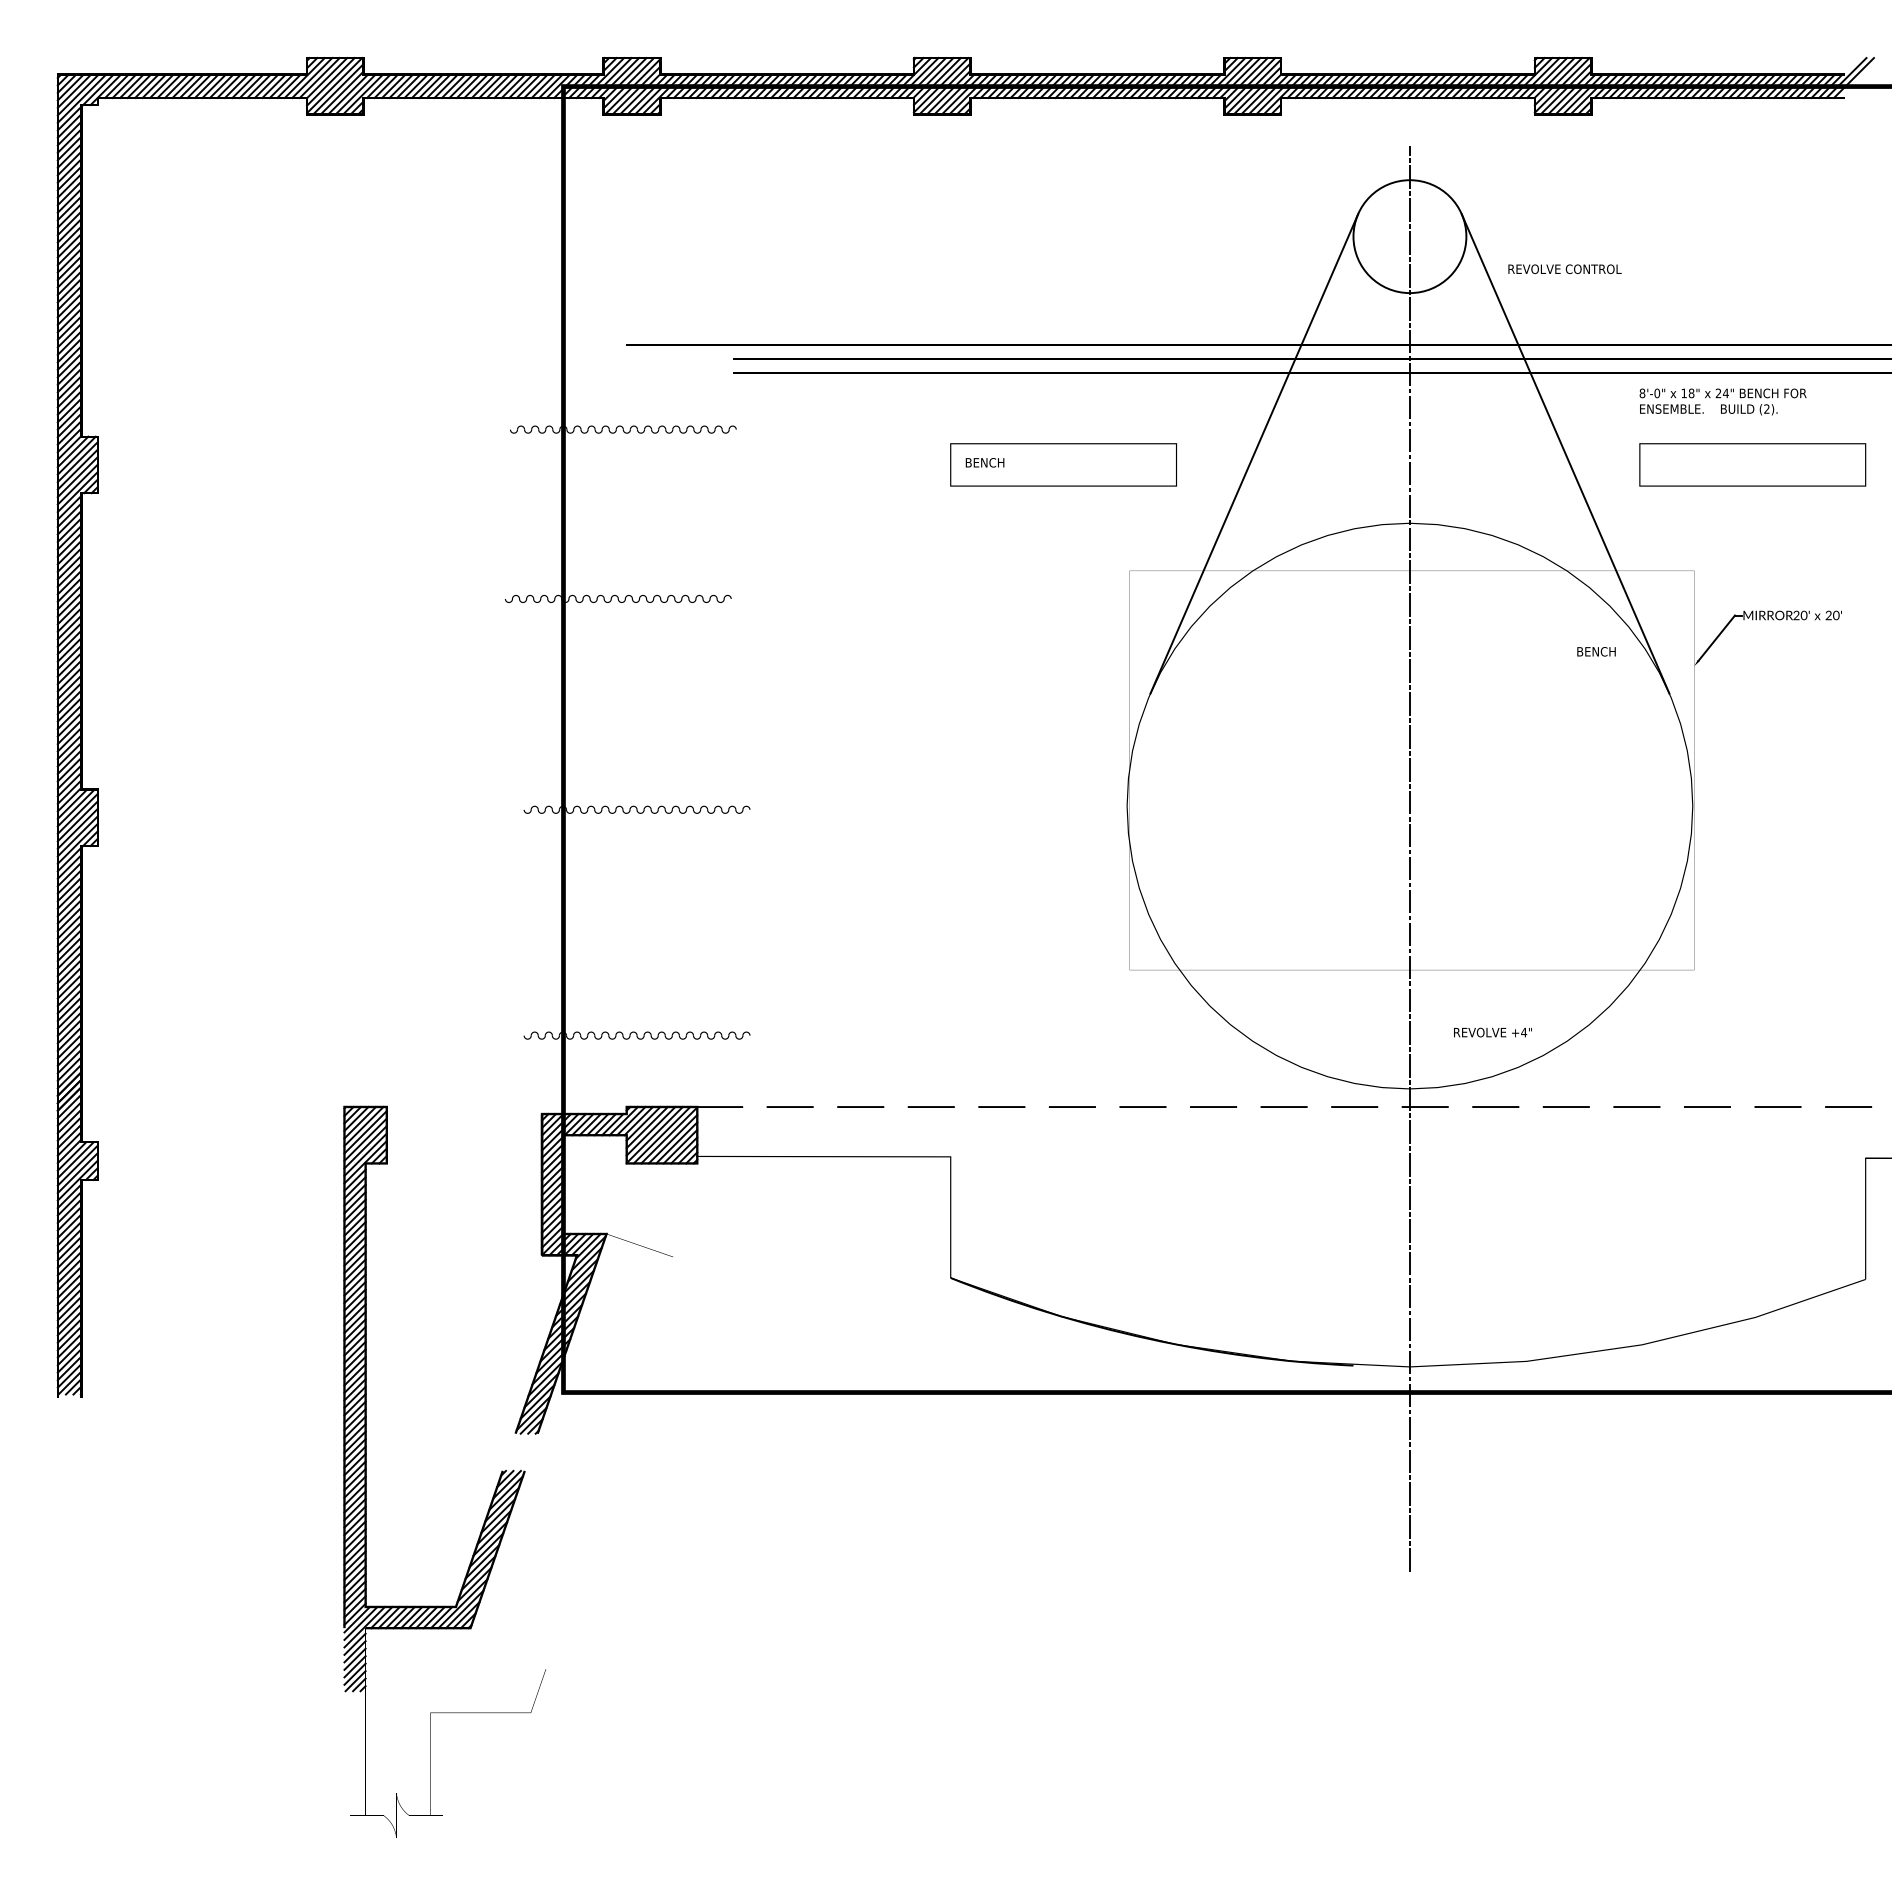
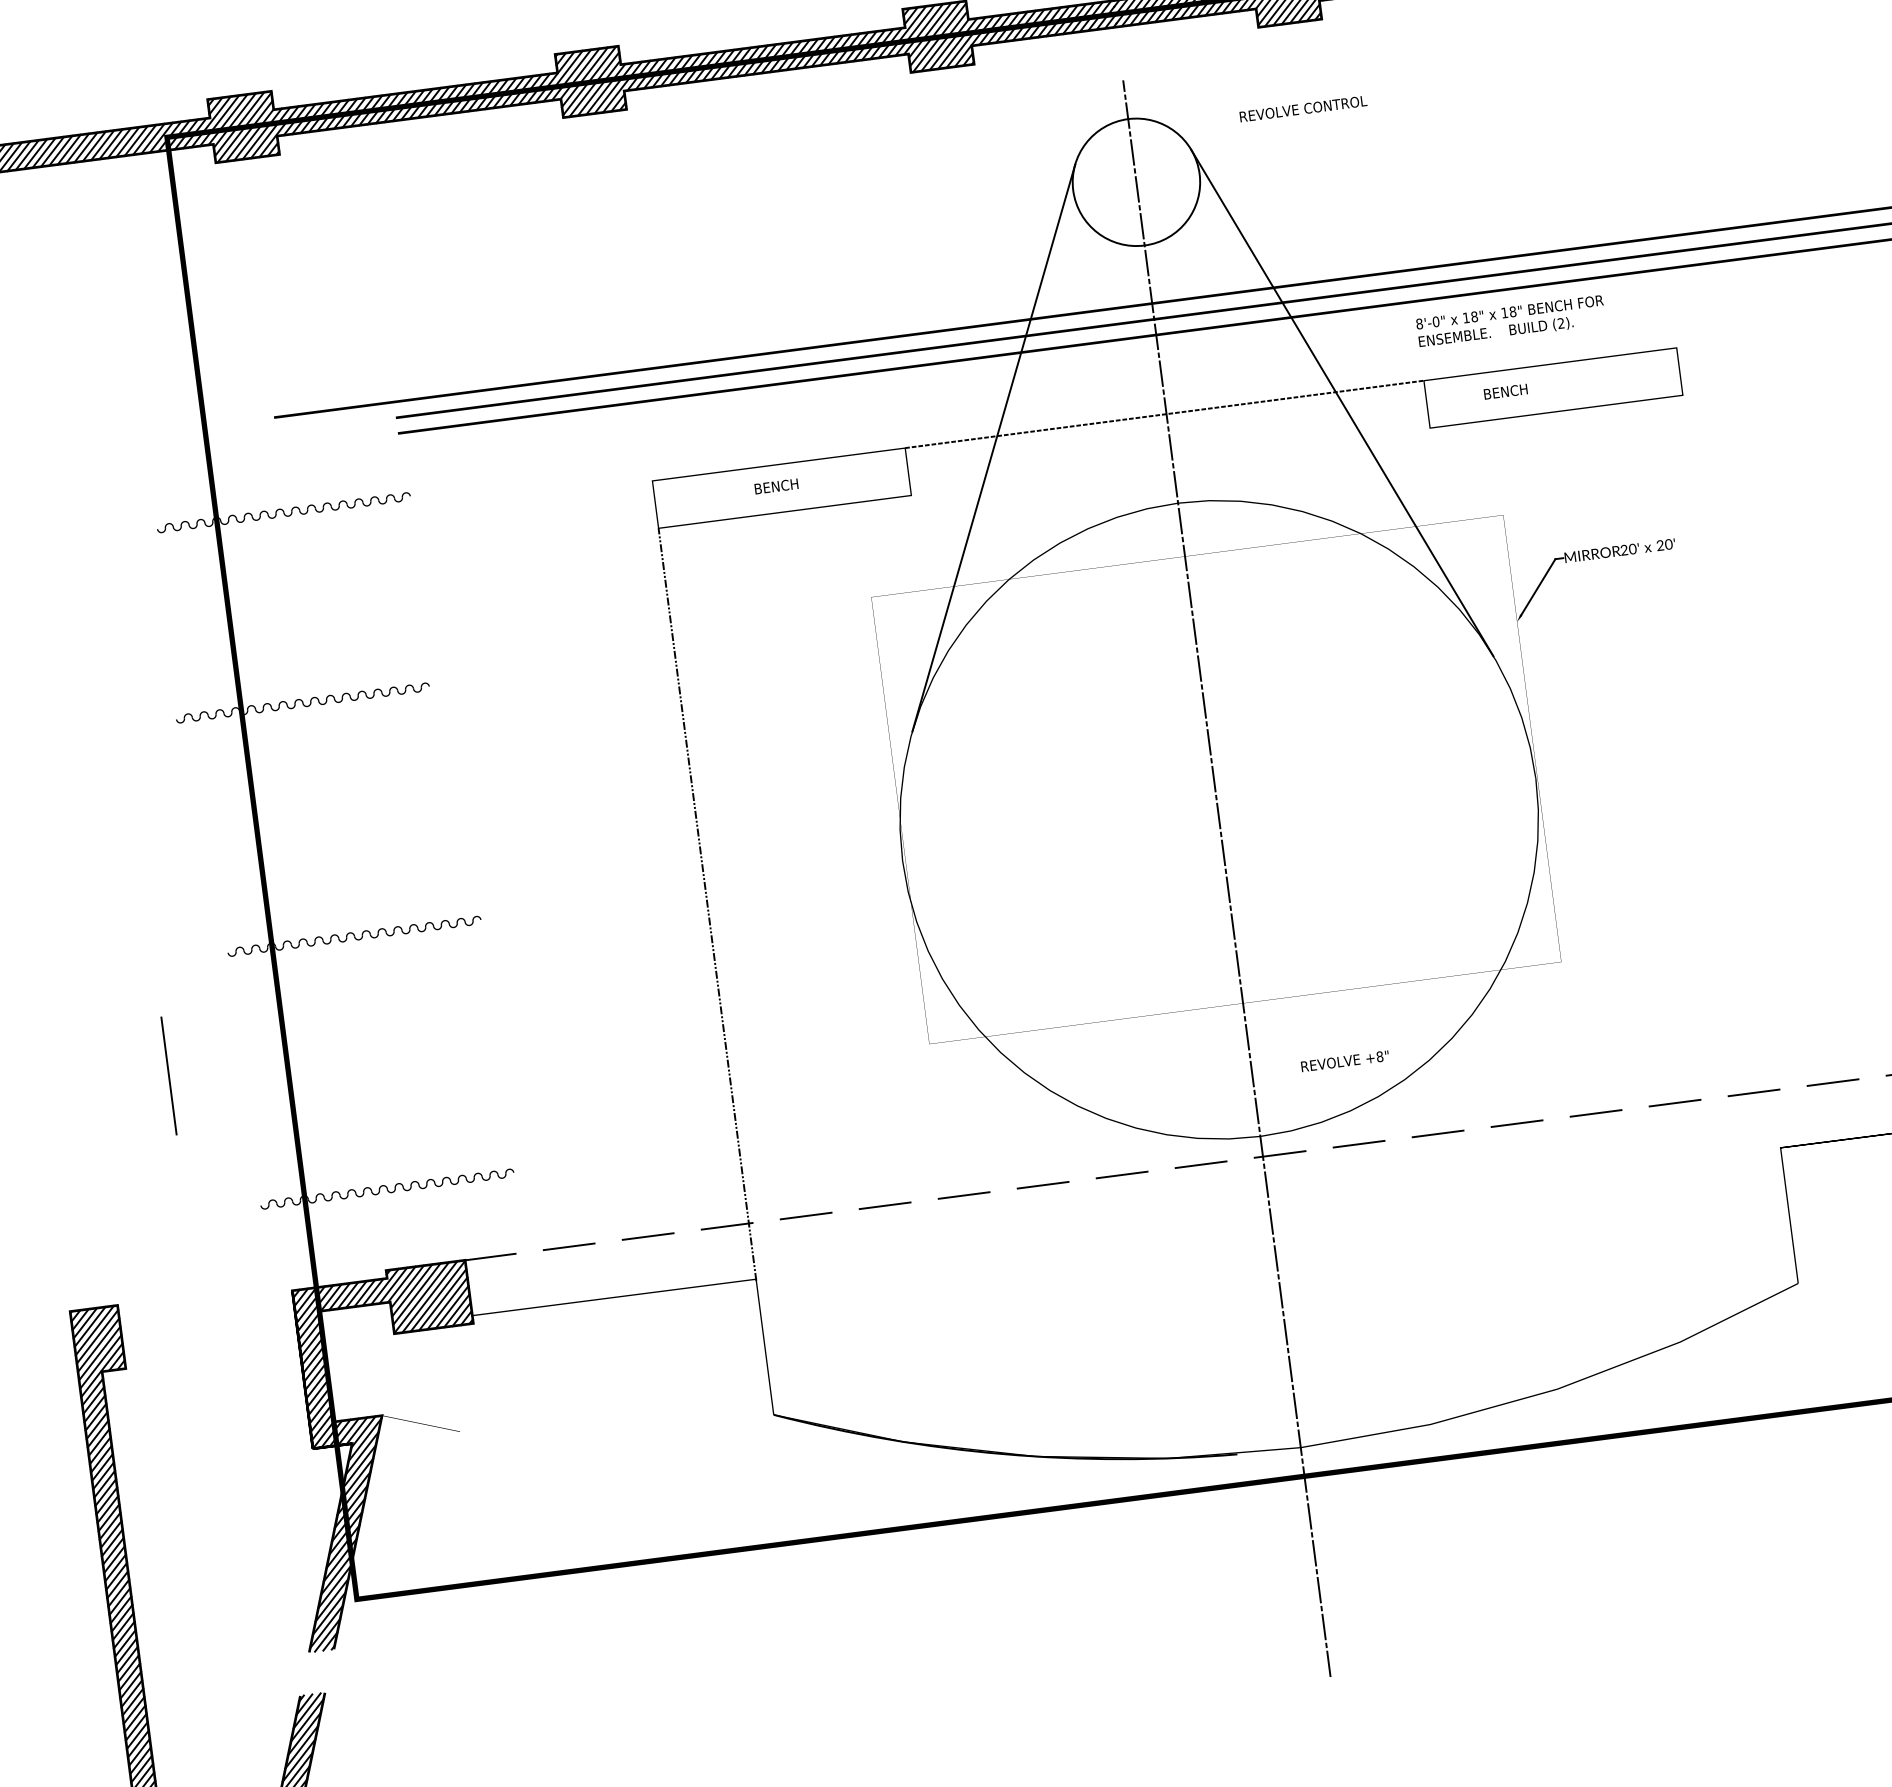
text: (1564, 269) -> (1302, 109), moved
text: (1721, 393) -> (1508, 312), 24" -> 18"
line: (1407, 443) -> (1163, 414), added
text: (984, 462) -> (775, 486), moved
text: (1596, 651) -> (1505, 391), moved
line: (950, 822) -> (707, 904), added
line: (457, 911) -> (168, 1076), added
text: (1524, 1032) -> (1380, 1056), +4" -> +8"

